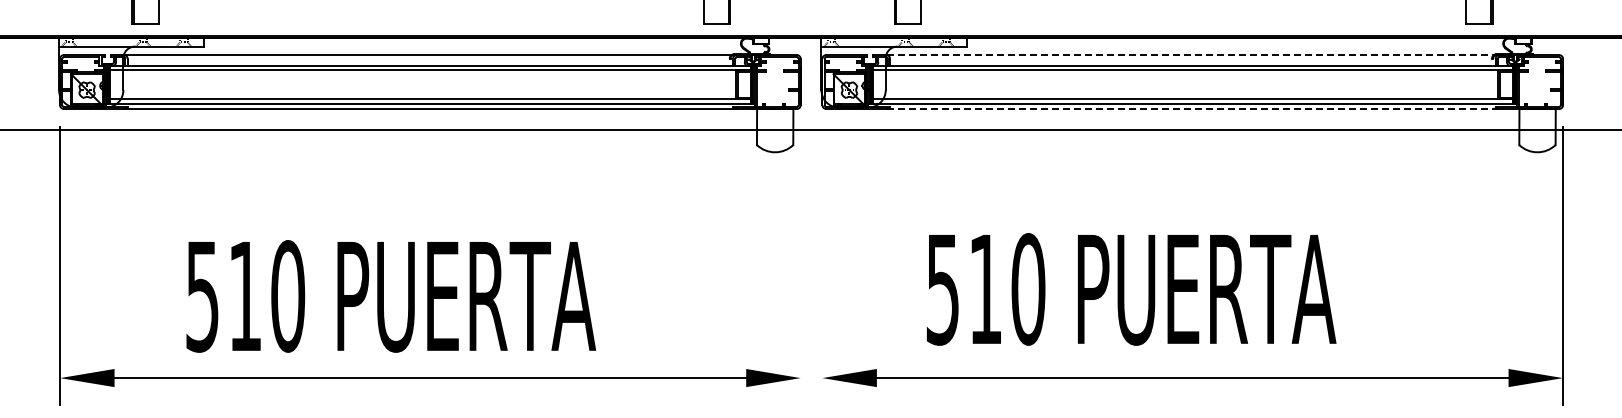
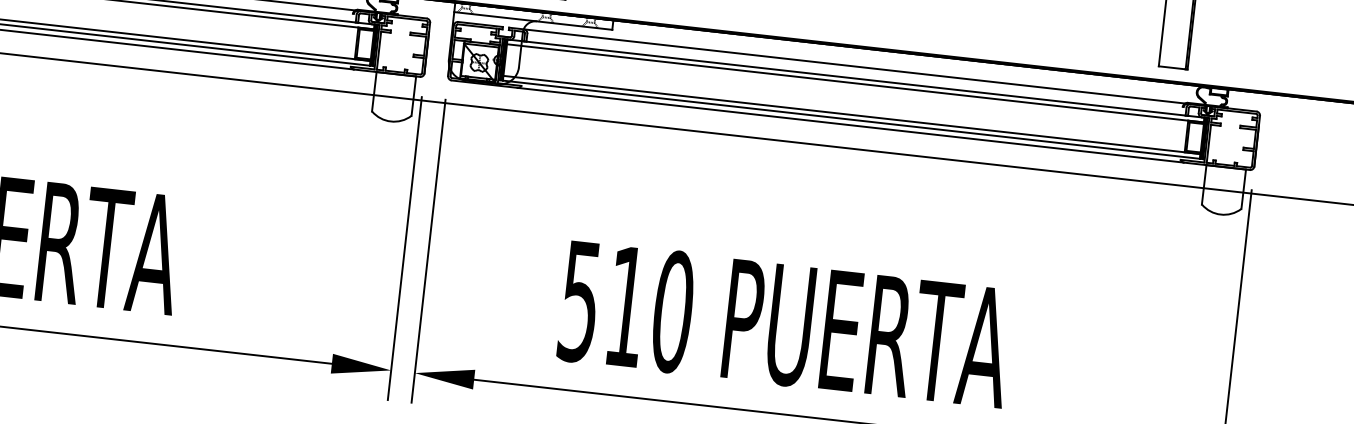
line: (1193, 55) -> (858, 67), dashed -> solid
line: (1193, 108) -> (851, 124), dashed -> solid
line: (800, 266) -> (404, 248), added
line: (822, 266) -> (428, 251), added
text: (1131, 289) -> (785, 324), moved

